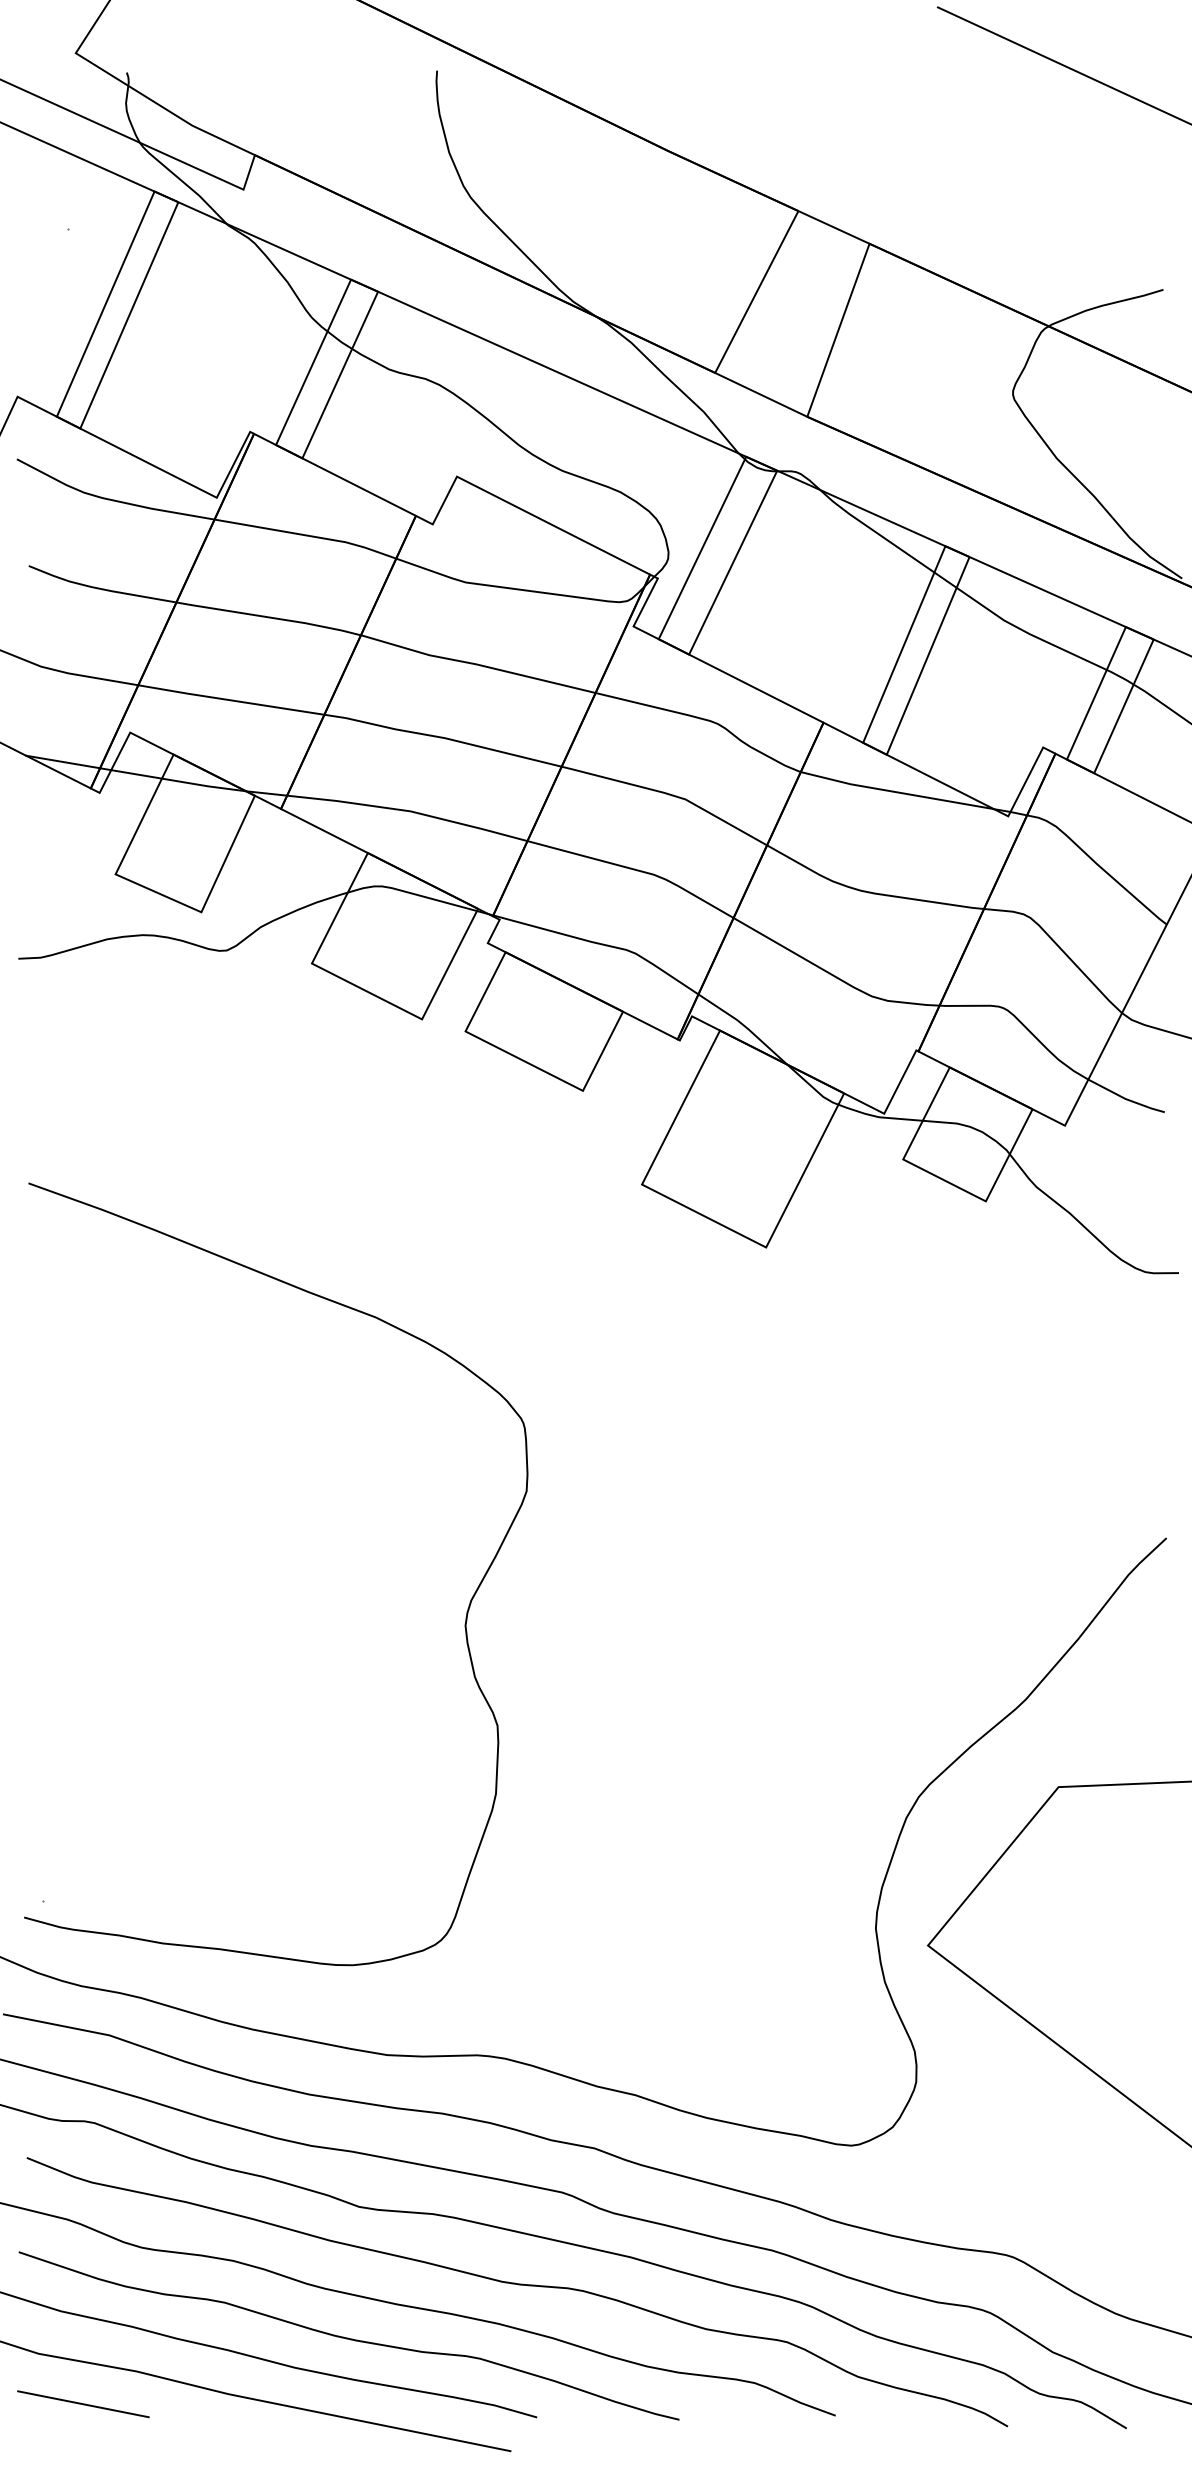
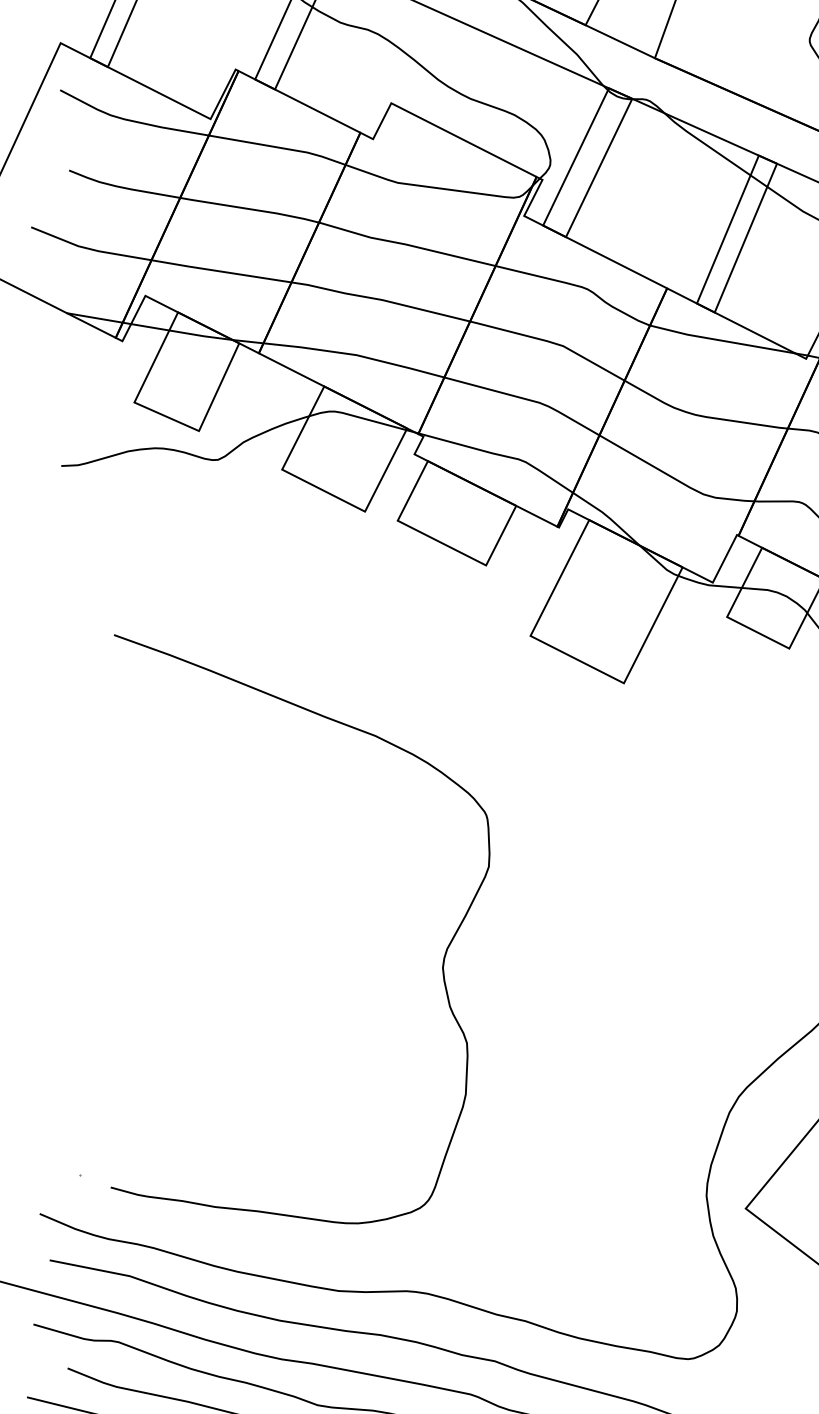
curve: (466, 1611) -> (443, 957), moved

